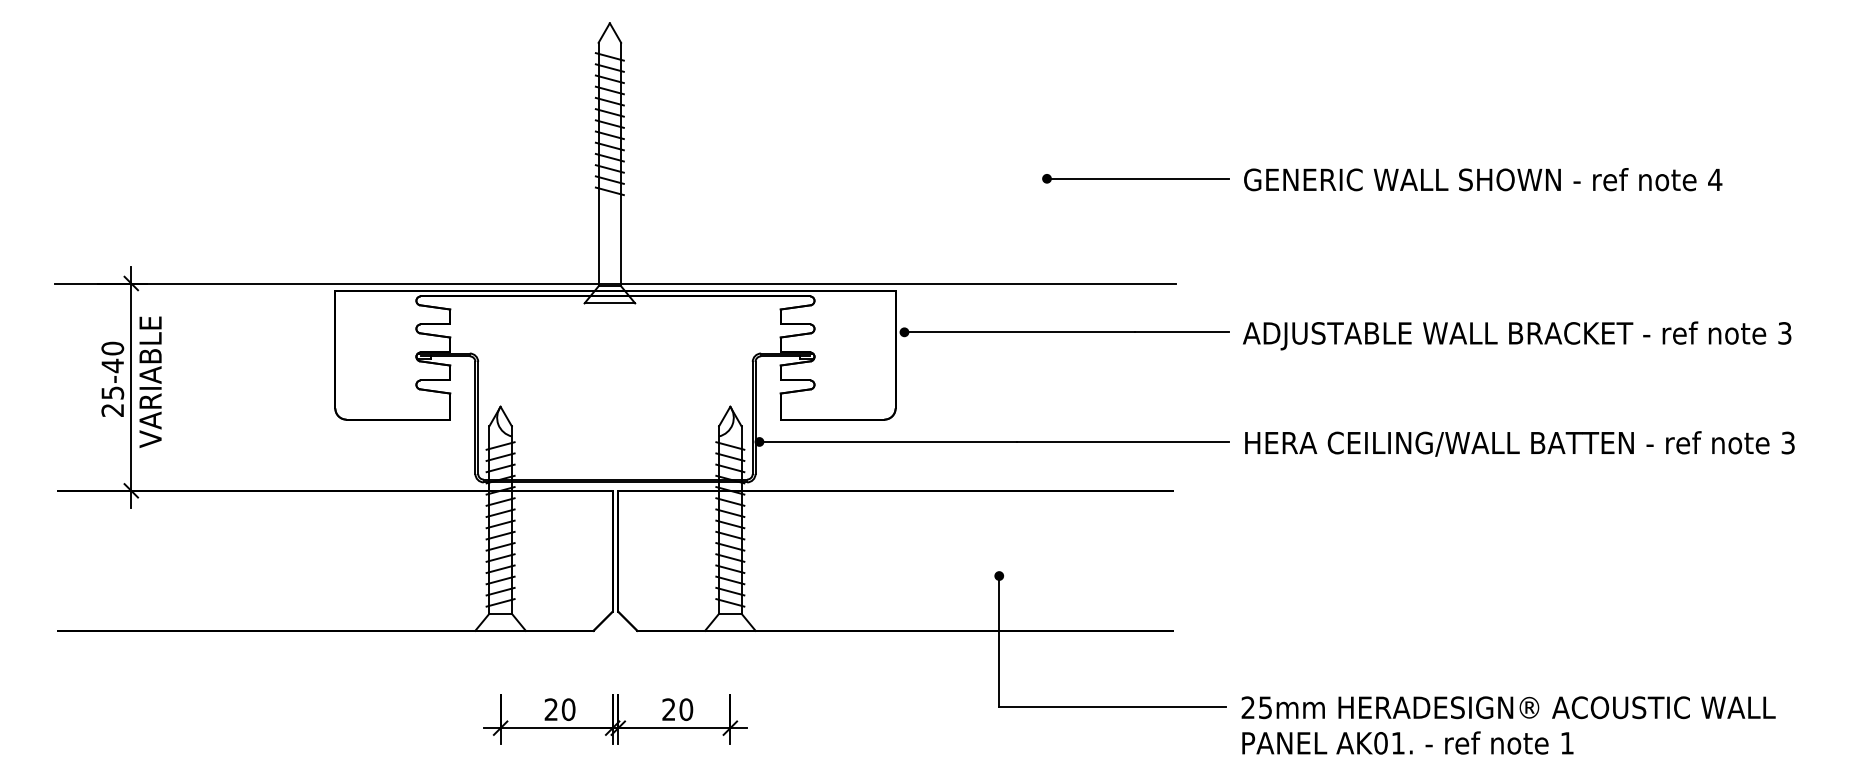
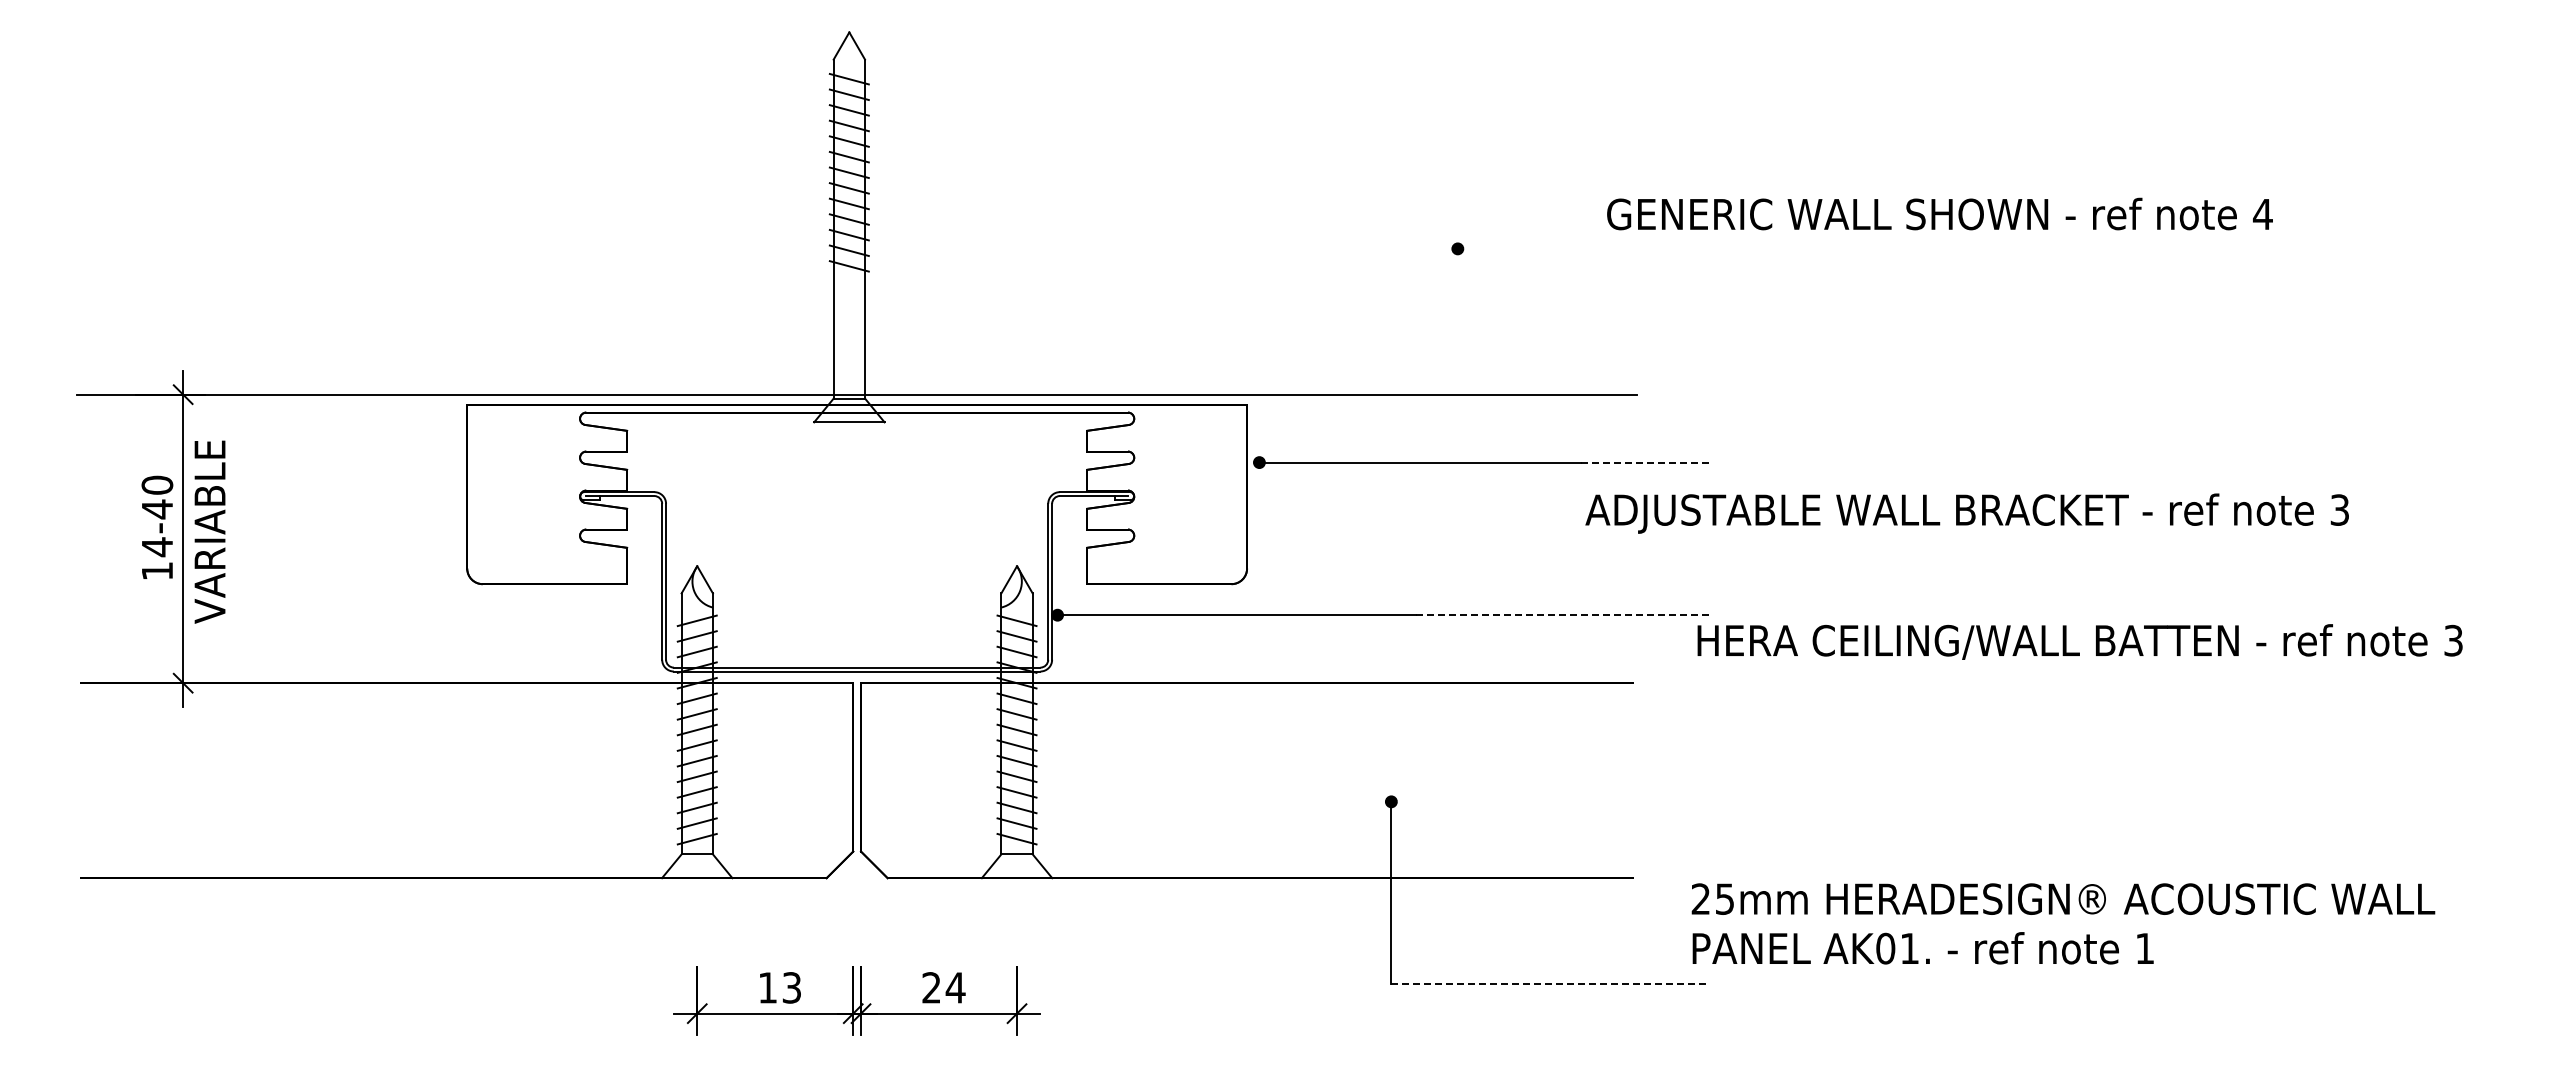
line: (1137, 178) -> (1583, 248), removed
text: (1482, 179) -> (1939, 213), moved
line: (1182, 332) -> (1646, 462), solid -> dashed
text: (1516, 335) -> (1966, 513), moved
text: (112, 401) -> (157, 558), 25-40 -> 14-40
line: (1122, 442) -> (1563, 615), solid -> dashed
text: (1519, 443) -> (2079, 641), moved
line: (1112, 706) -> (1549, 983), solid -> dashed
text: (559, 709) -> (779, 987), 20 -> 13
text: (686, 709) -> (955, 987), 20 -> 24
text: (1508, 725) -> (2063, 923), moved

